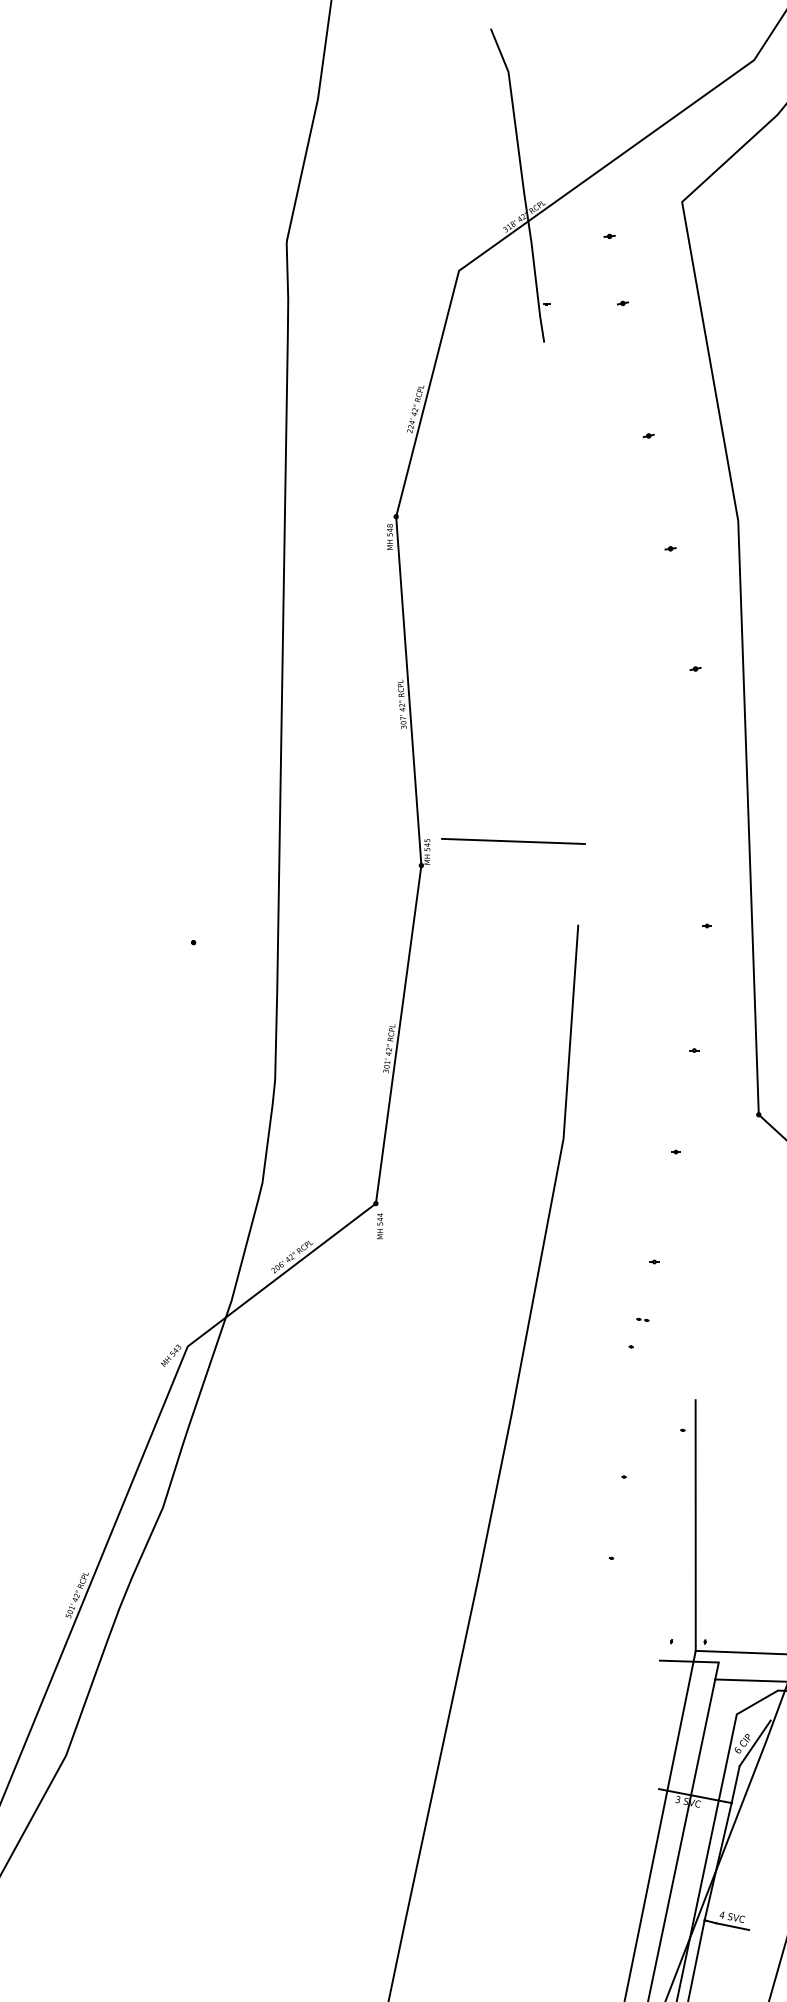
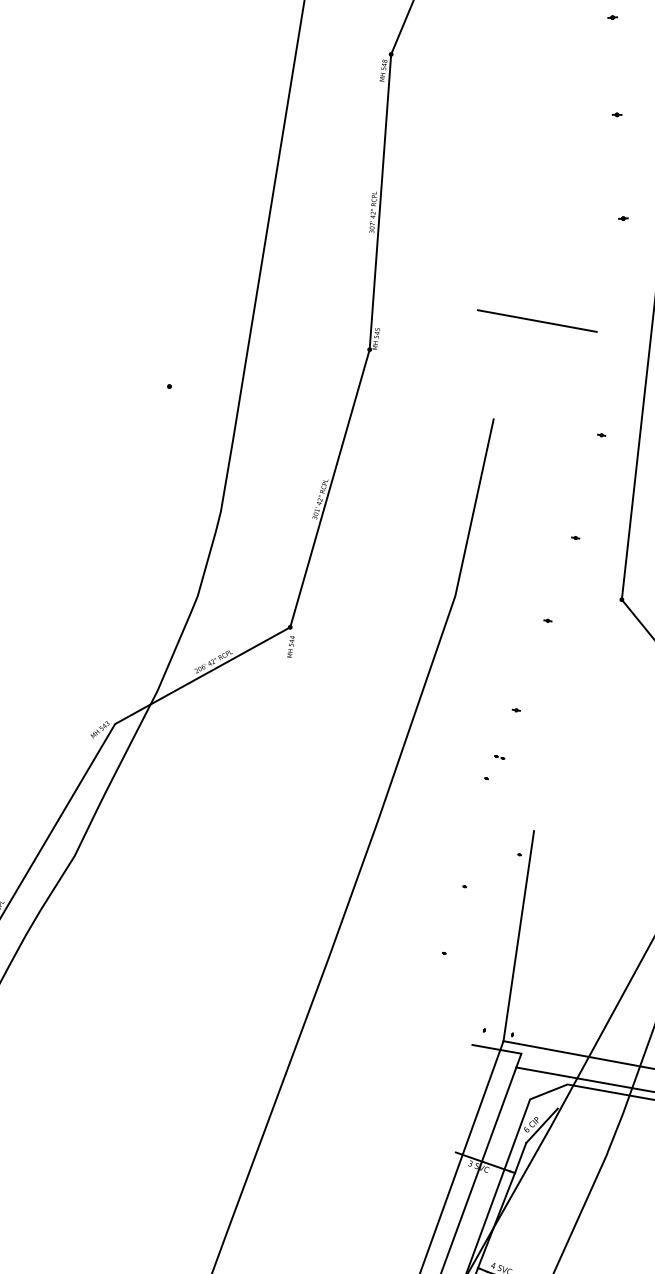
line: (513, 841) -> (537, 321), moved

